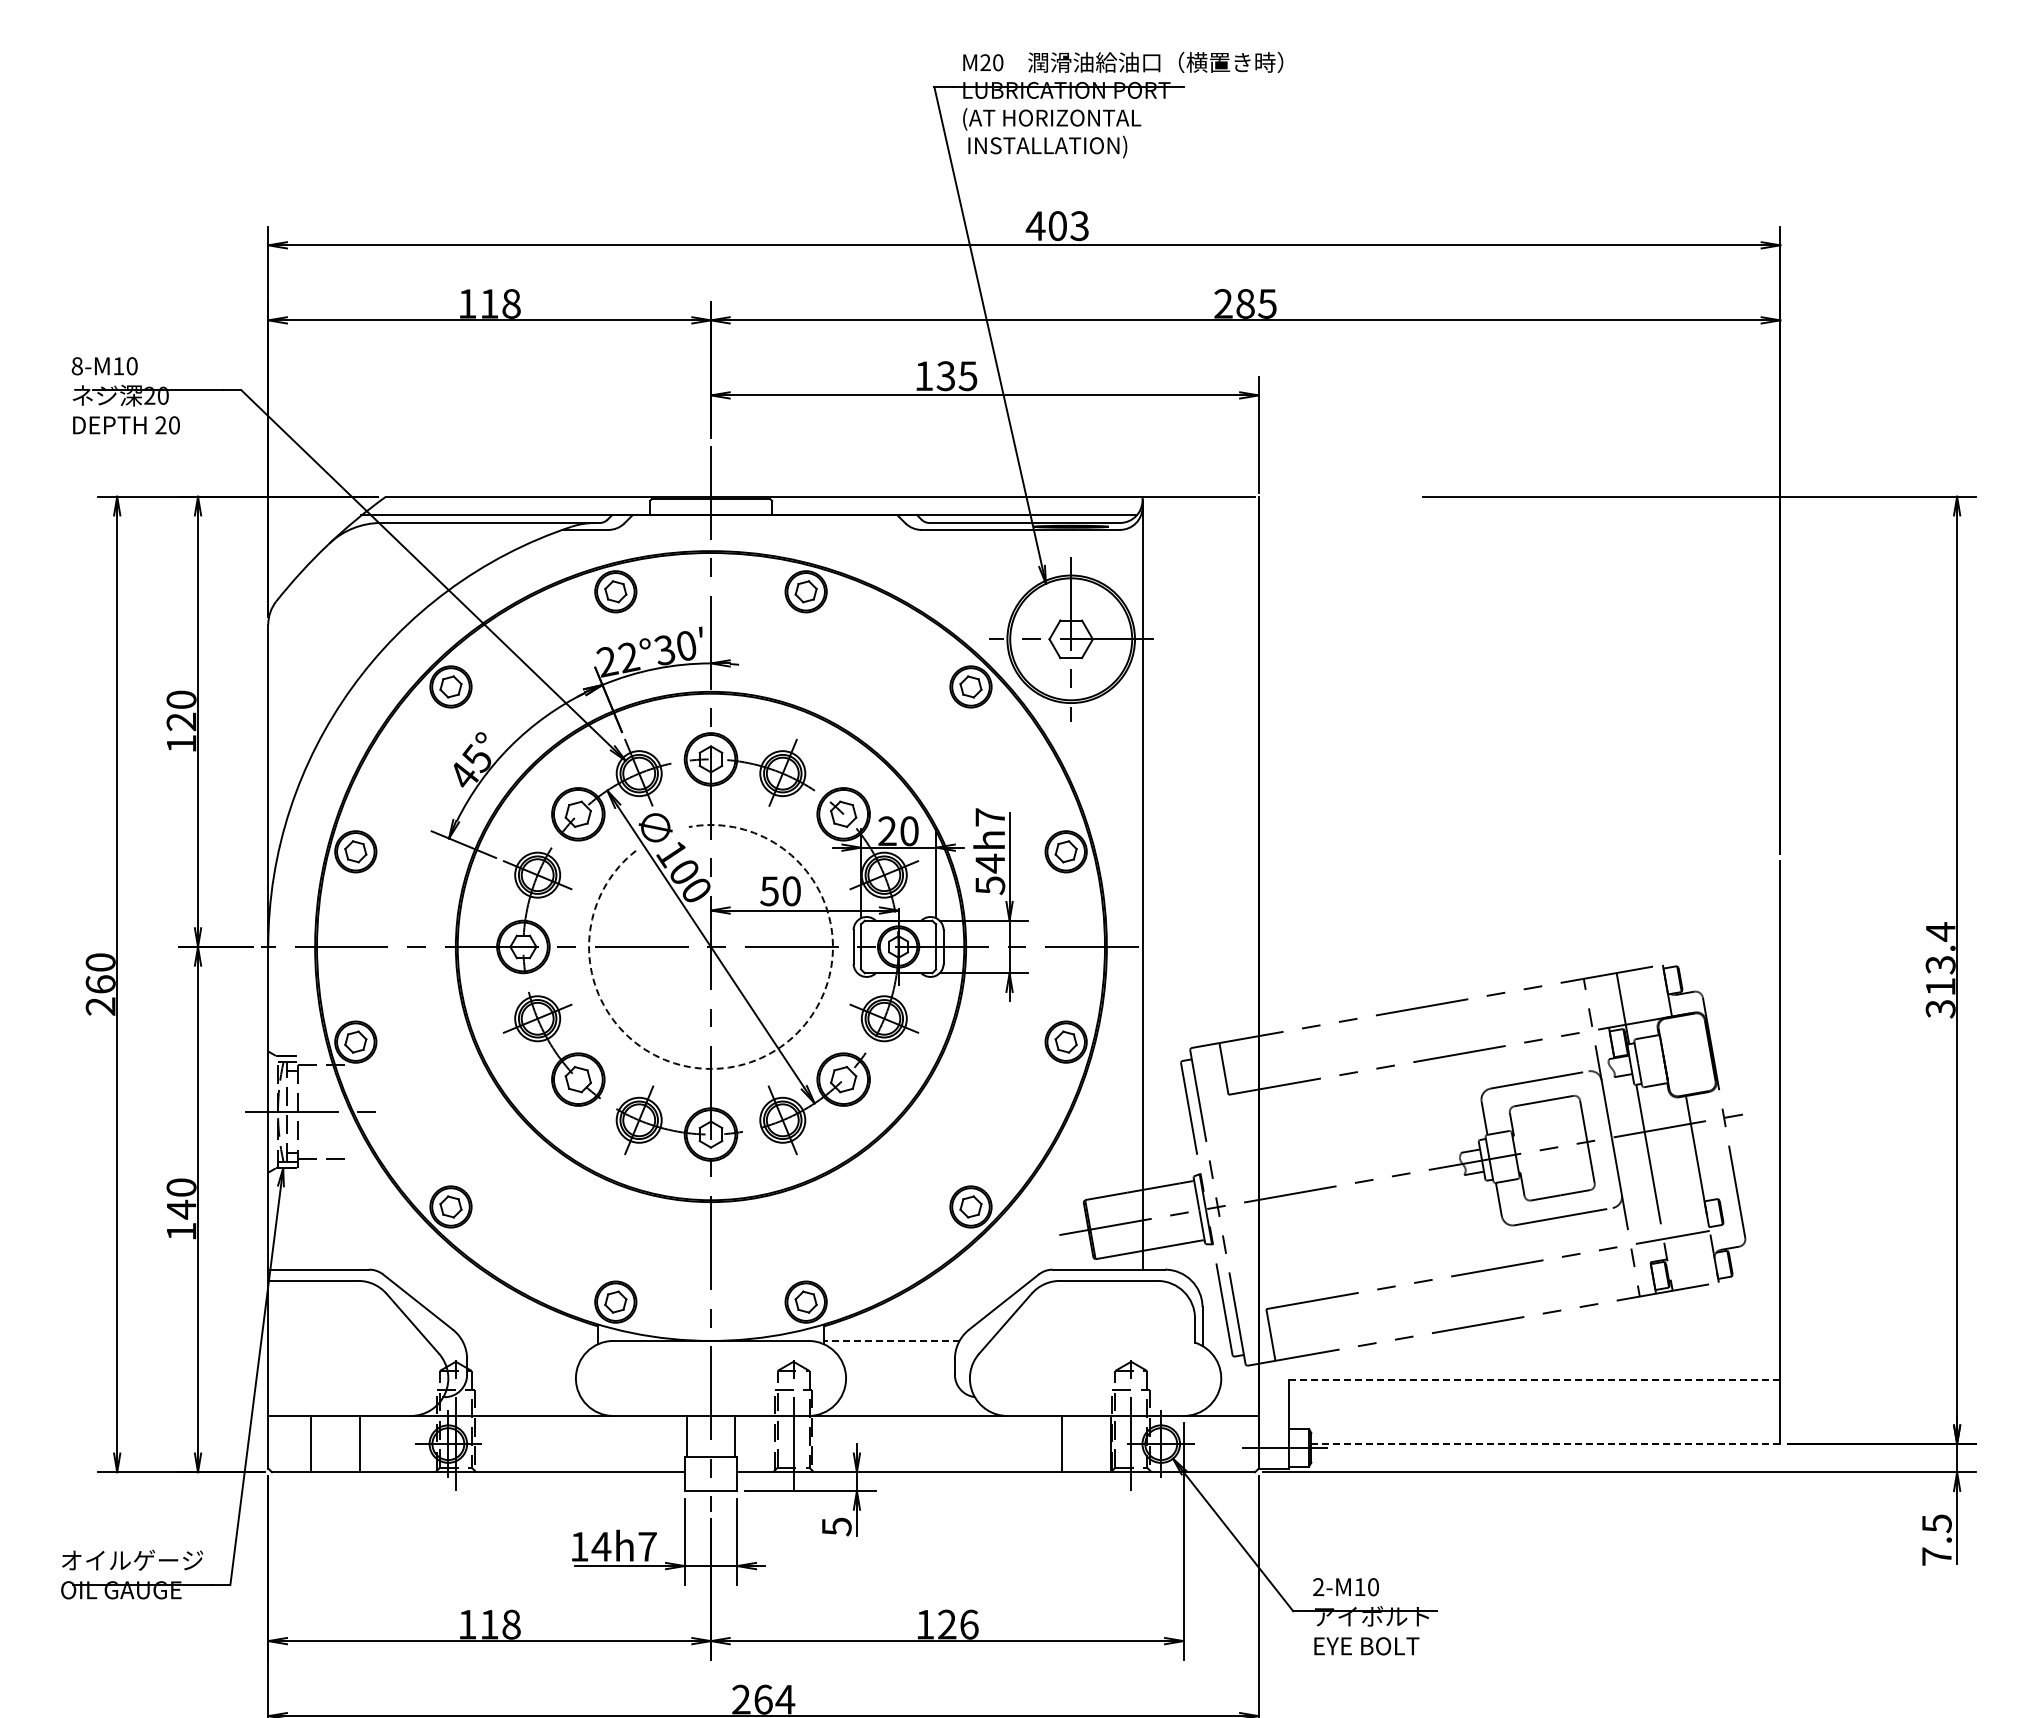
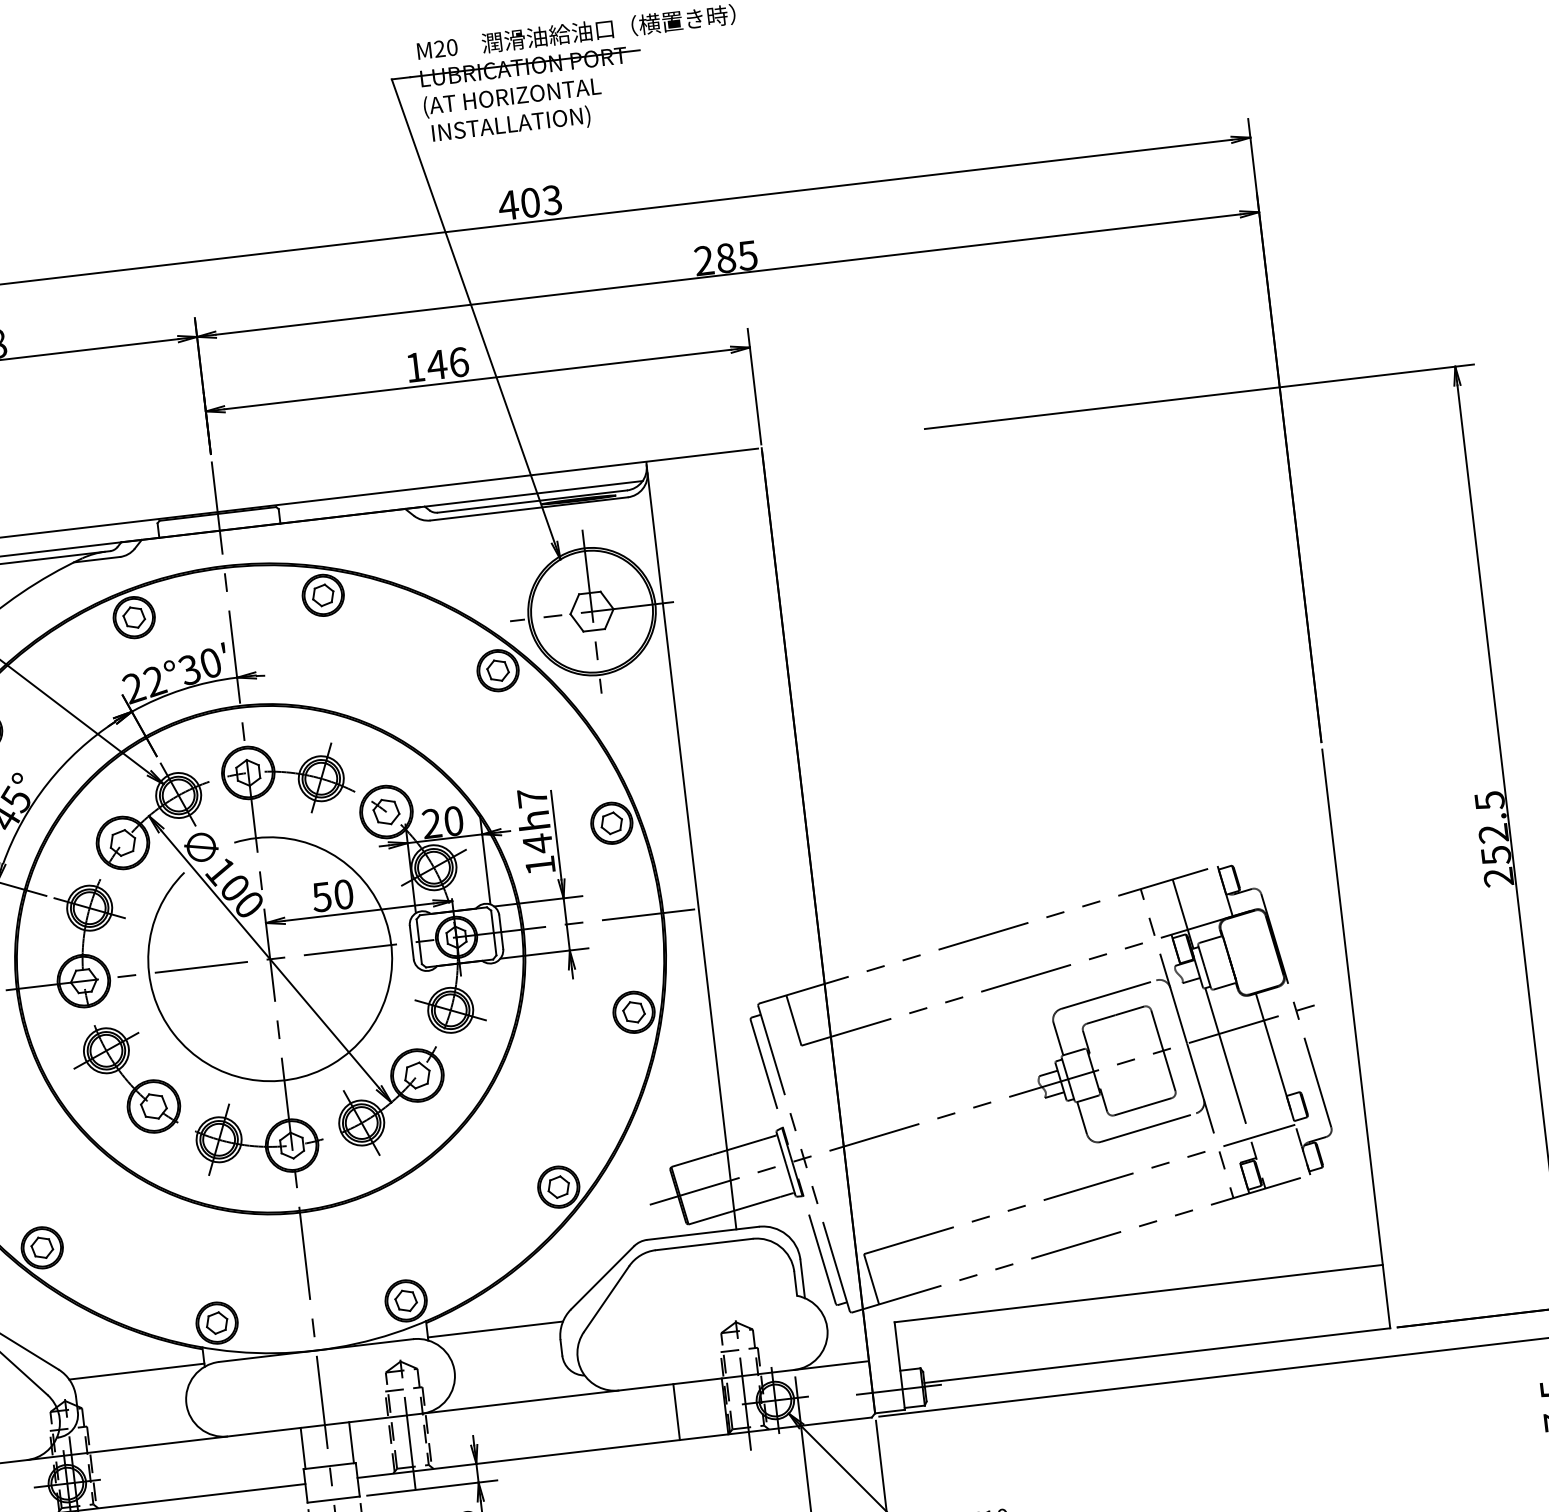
text: (956, 376) -> (447, 364), 135 -> 146
text: (990, 885) -> (540, 865), 54h7 -> 14h7
text: (1940, 970) -> (1494, 839), 313.4 -> 252.5
arc: (760, 1058) -> (332, 1064), dashed -> solid
line: (530, 1340) -> (136, 1371), added
line: (891, 1340) -> (495, 1329), dashed -> solid
line: (1534, 1380) -> (1138, 1293), dashed -> solid
line: (1545, 1444) -> (1157, 1356), dashed -> solid

